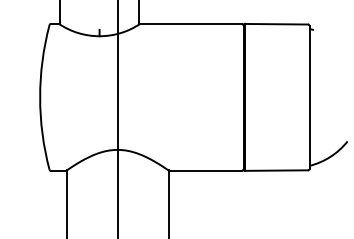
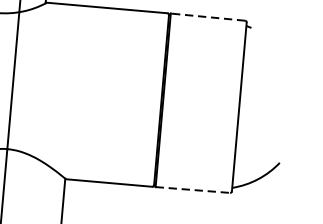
line: (276, 24) -> (207, 17), solid -> dashed
line: (276, 170) -> (192, 189), solid -> dashed

